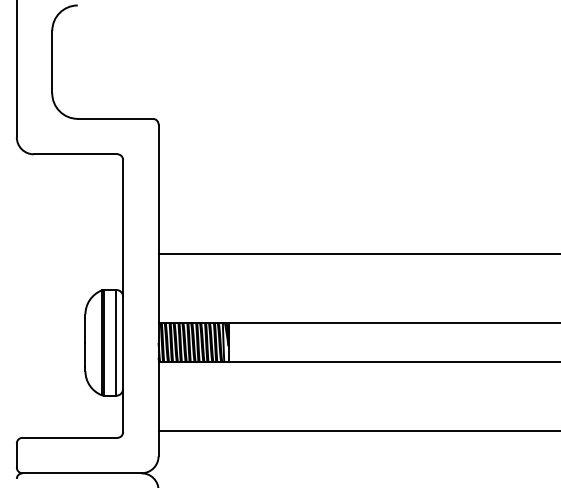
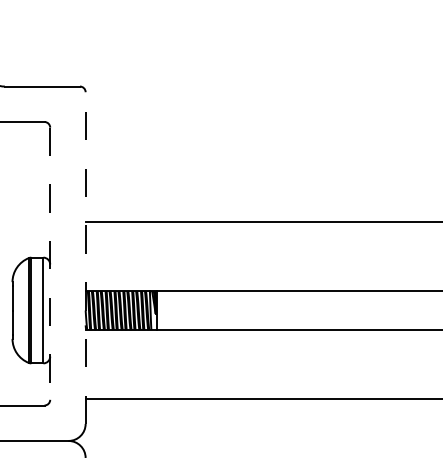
line: (158, 290) -> (85, 258), solid -> dashed
line: (123, 296) -> (50, 264), solid -> dashed

